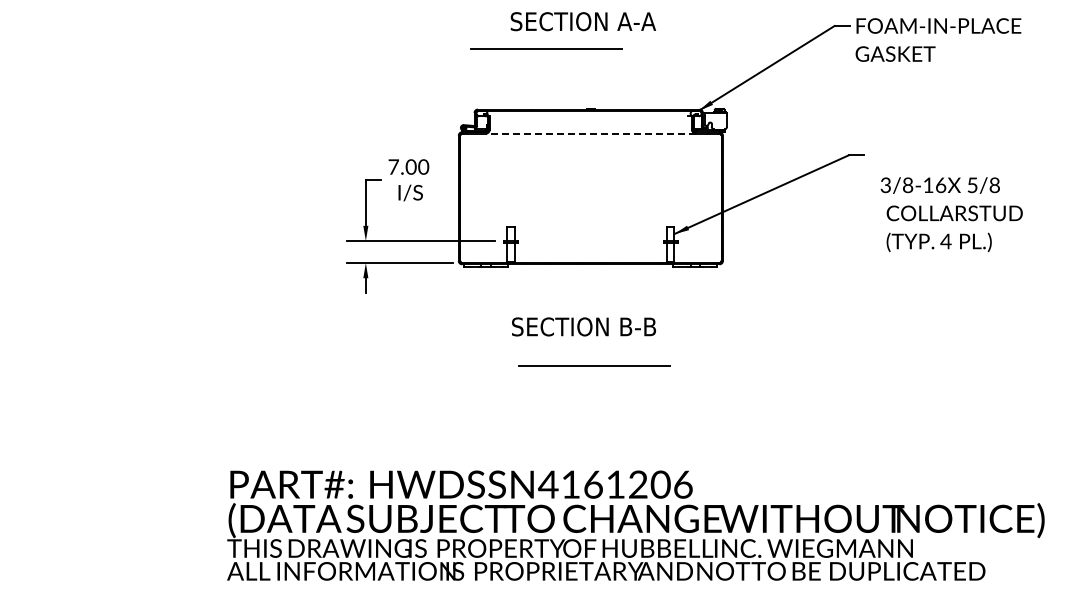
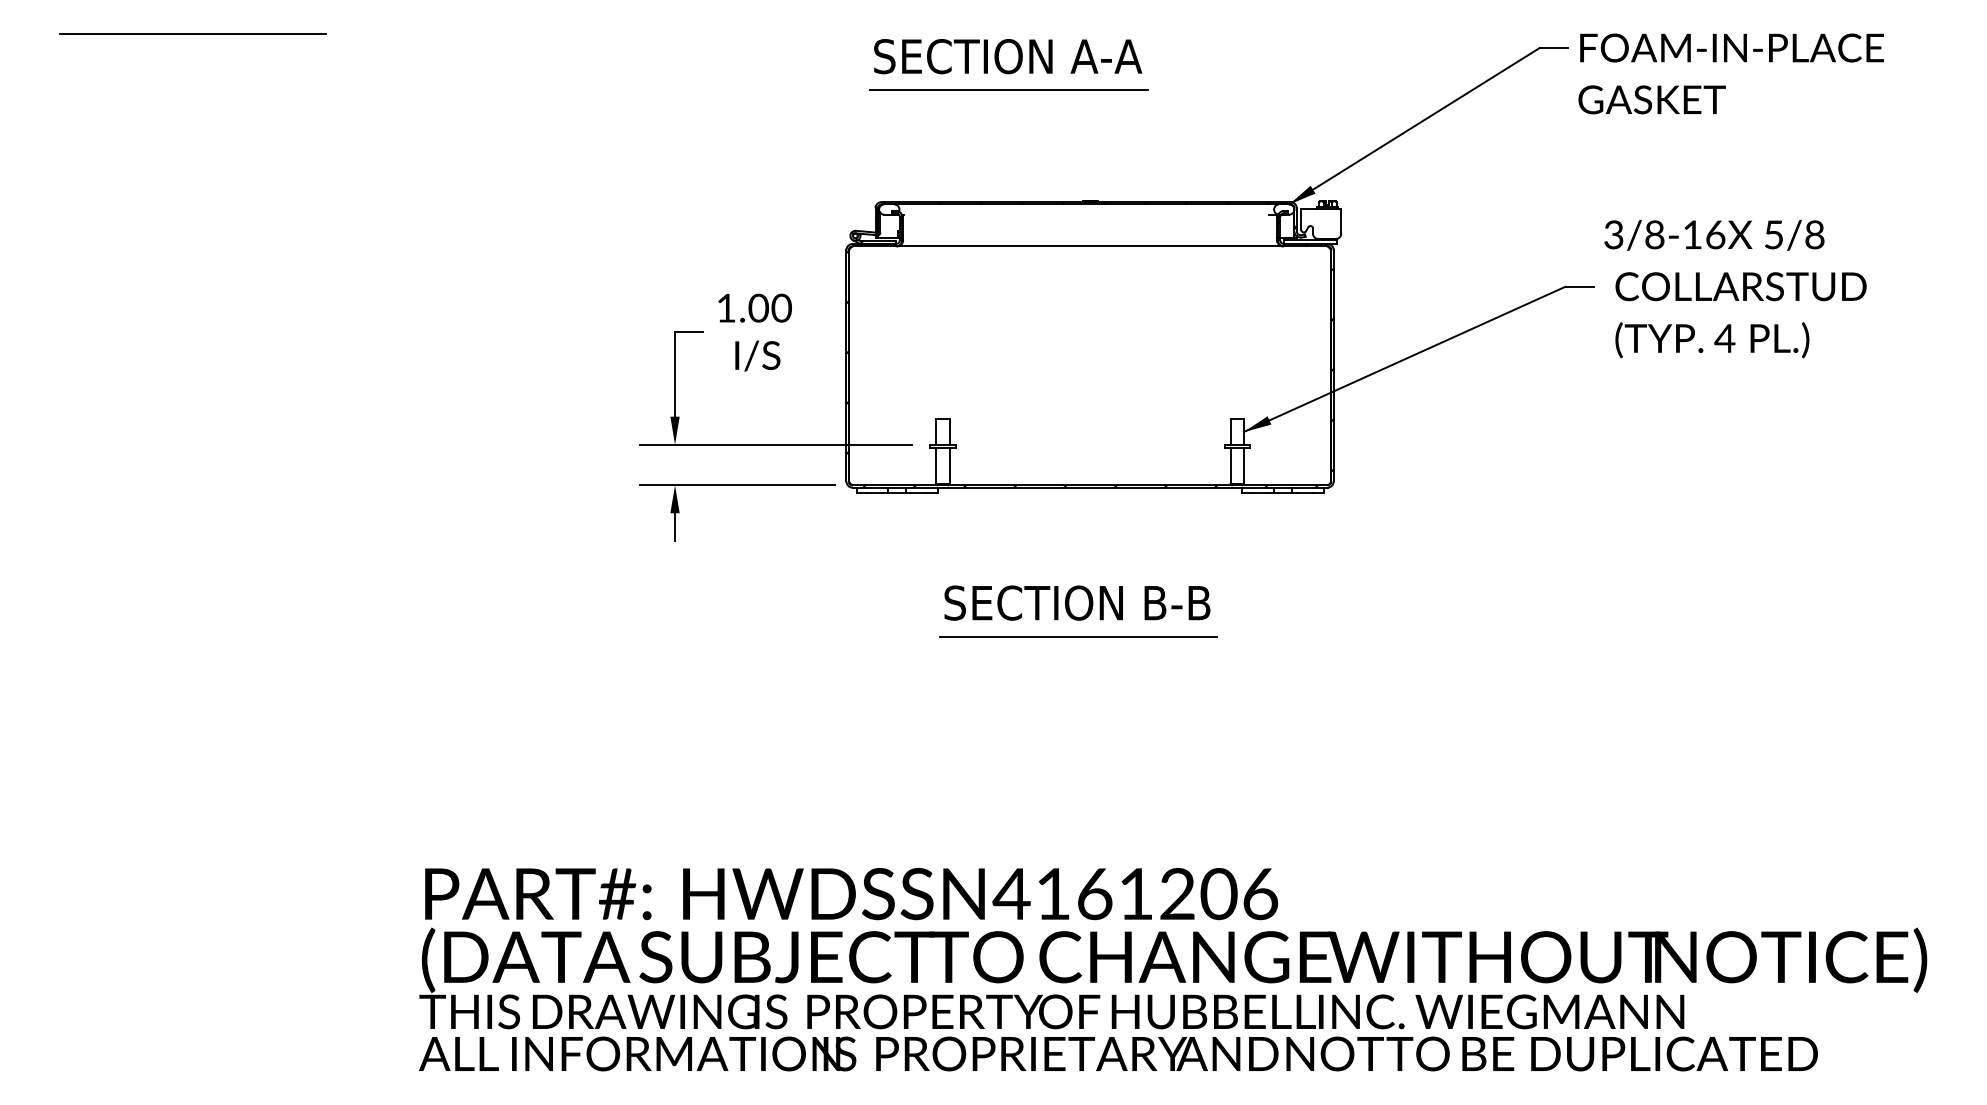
line: (104, 18) -> (192, 34), added
text: (583, 21) -> (1008, 56), moved
line: (590, 133) -> (1089, 246), dashed -> solid
text: (393, 166) -> (726, 307), 7.00 -> 1.00
text: (951, 214) -> (1735, 288), moved
line: (594, 365) -> (1078, 635), moved

